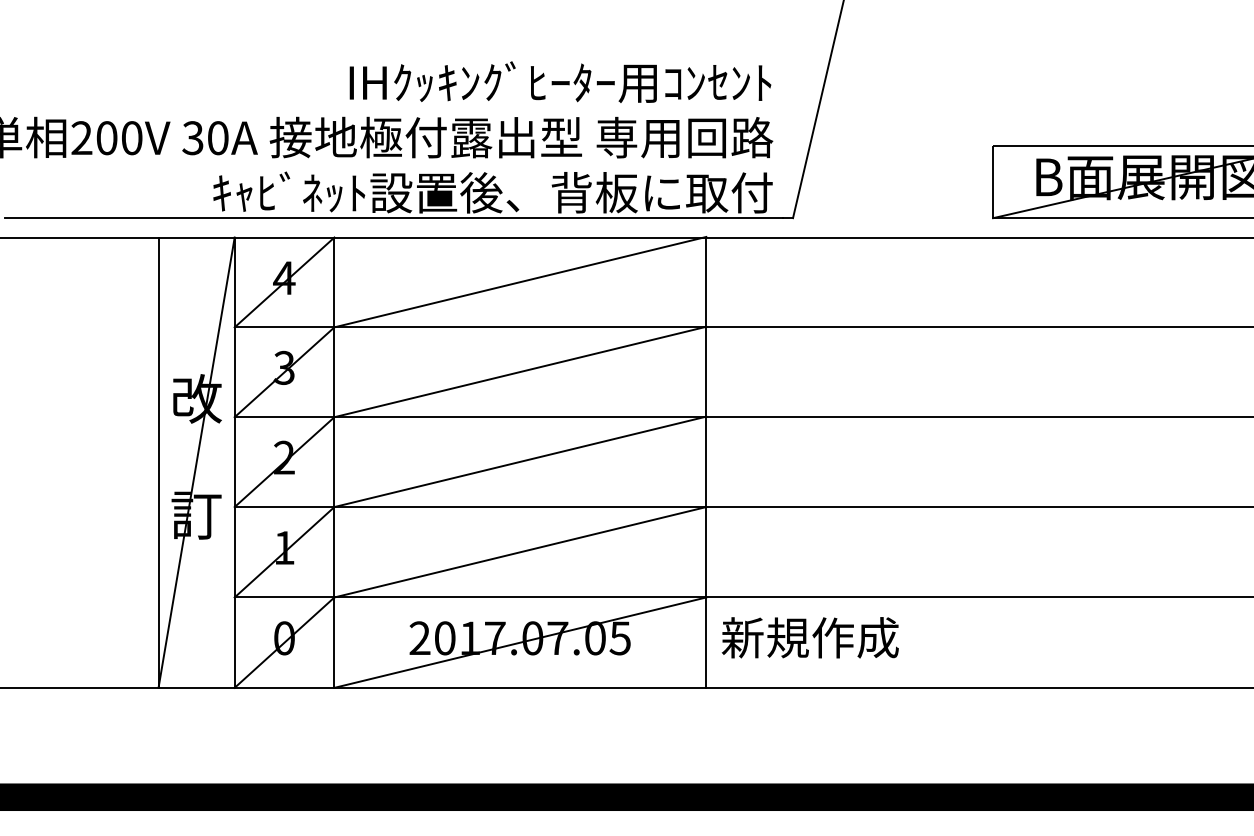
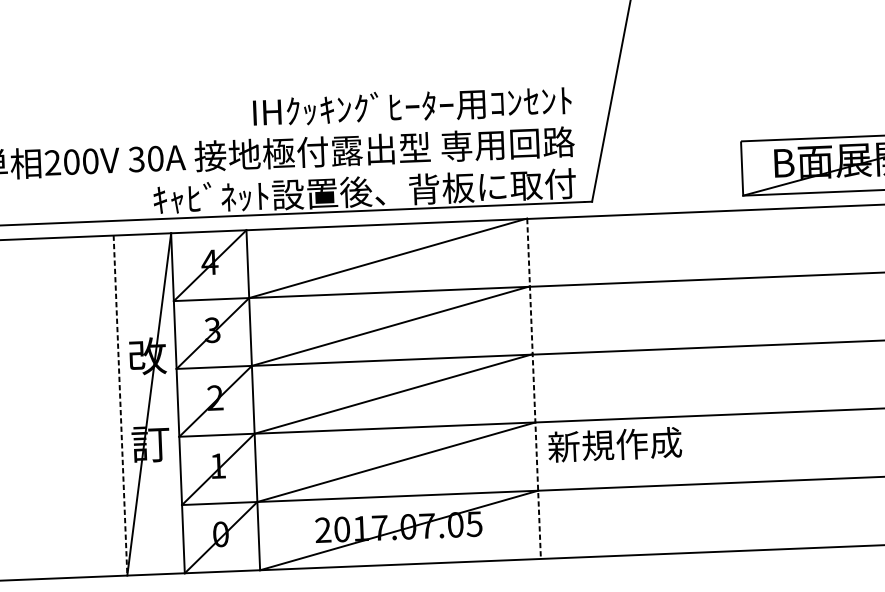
line: (158, 463) -> (120, 406), solid -> dashed
line: (706, 463) -> (534, 389), solid -> dashed
text: (809, 637) -> (614, 444), moved

